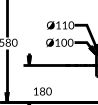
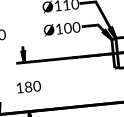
text: (42, 91) -> (28, 87), moved

